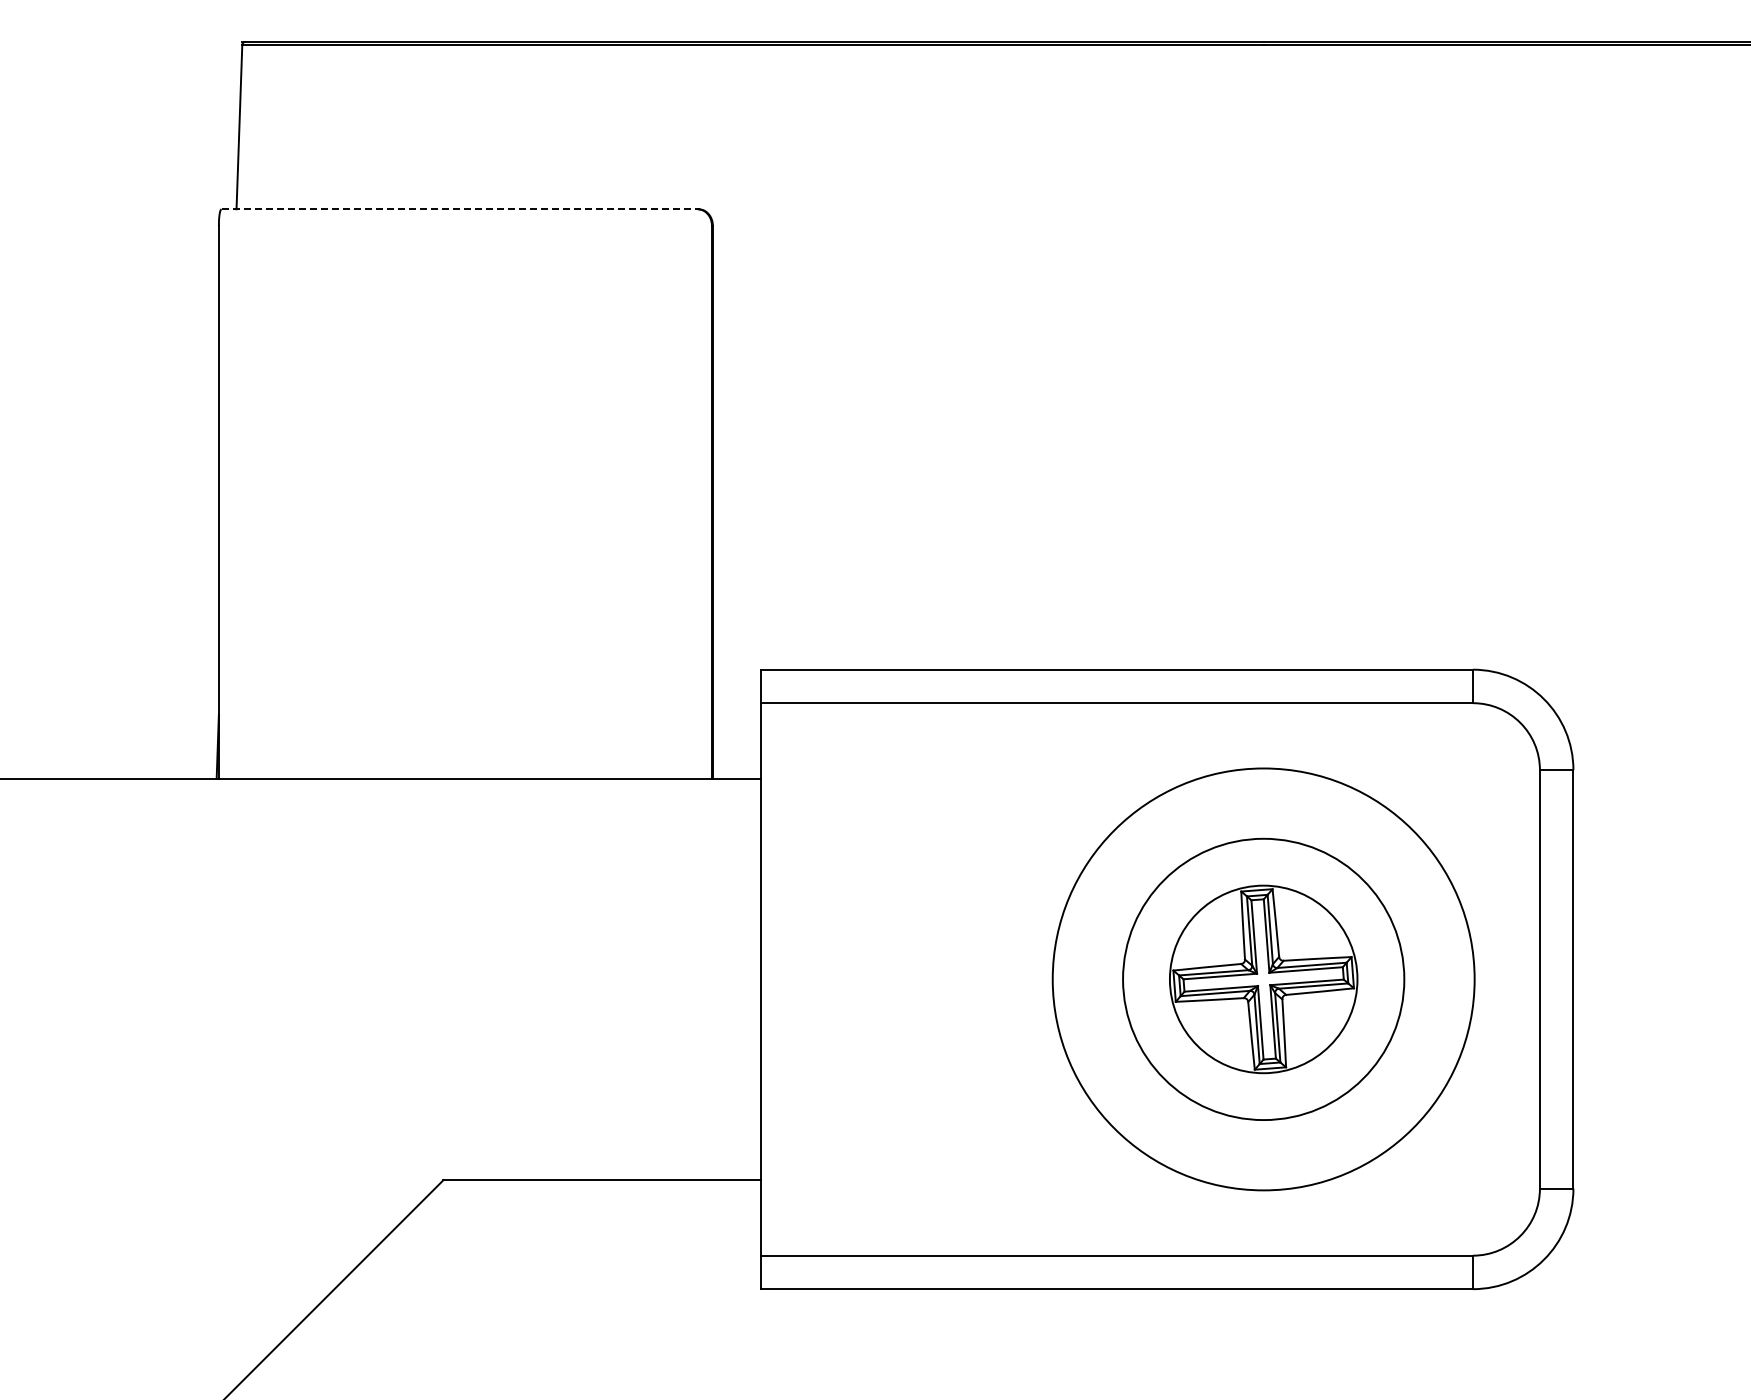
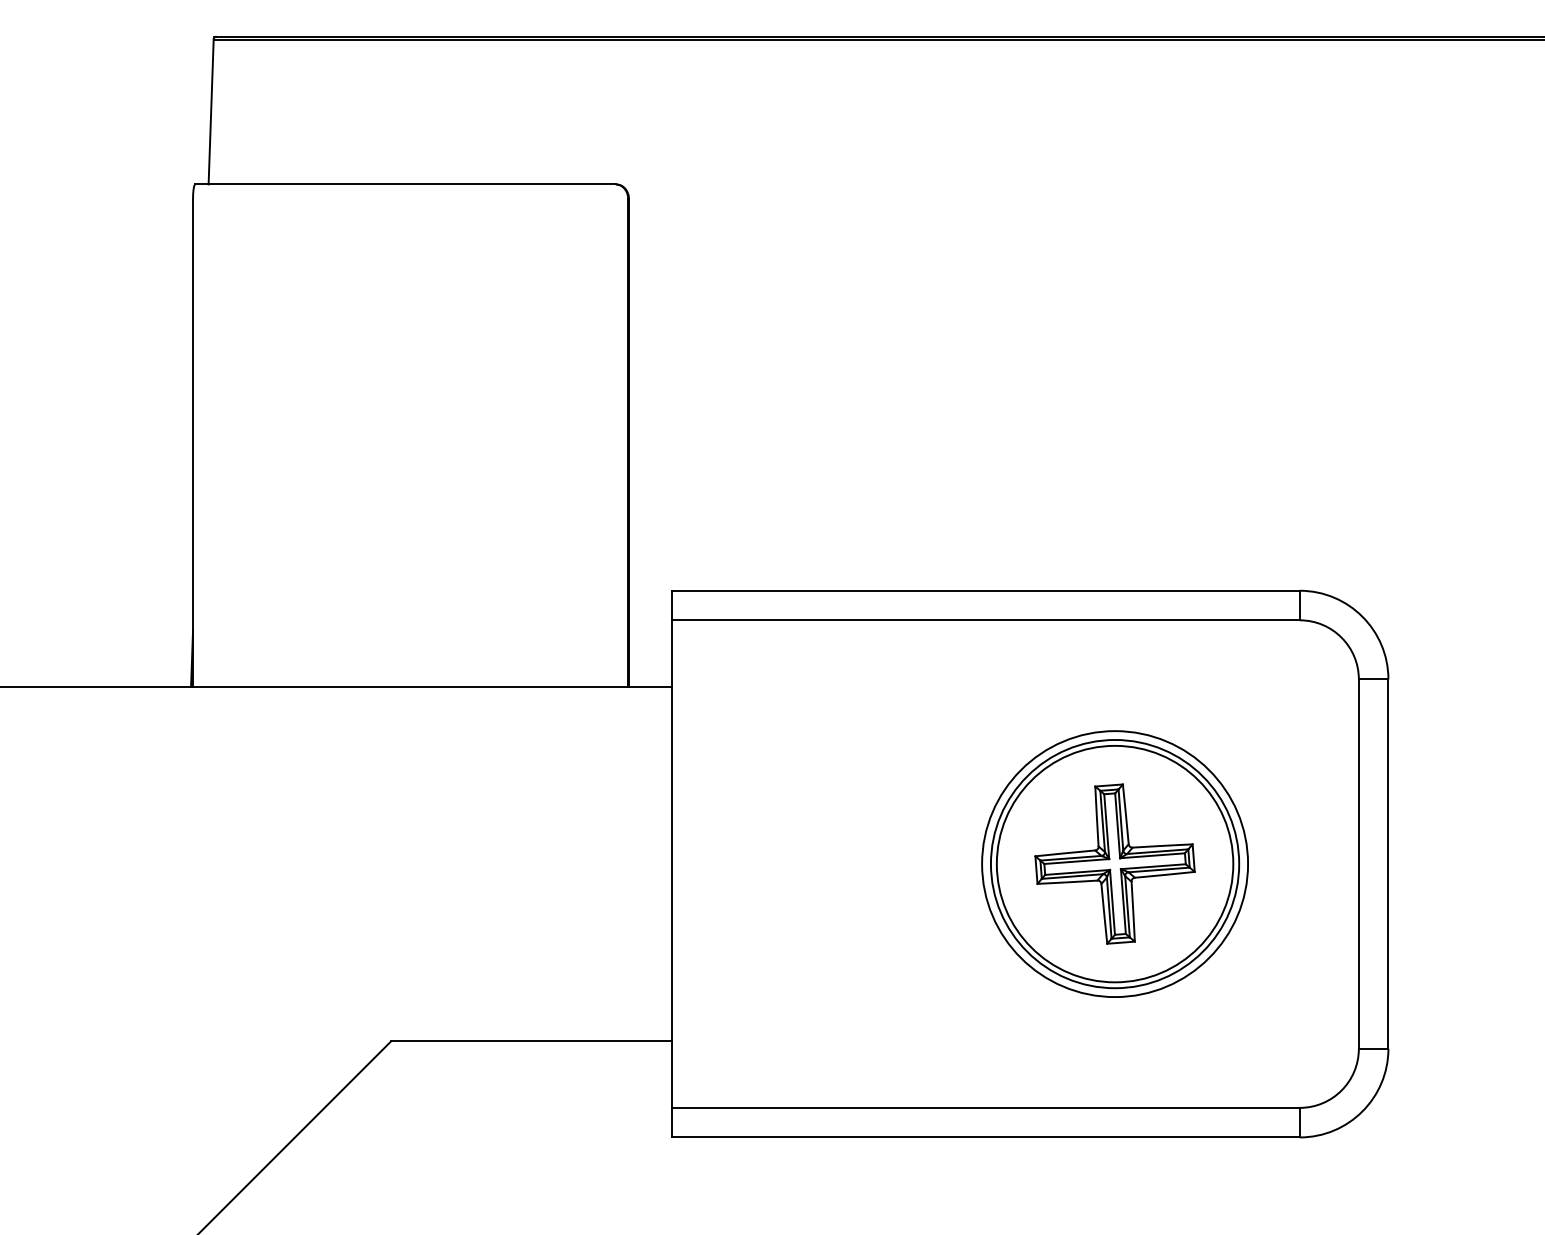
line: (460, 209) -> (406, 184), dashed -> solid
circle: (1263, 979) -> (1114, 864), size x0.71
circle: (1263, 979) -> (1114, 864), size x1.43

